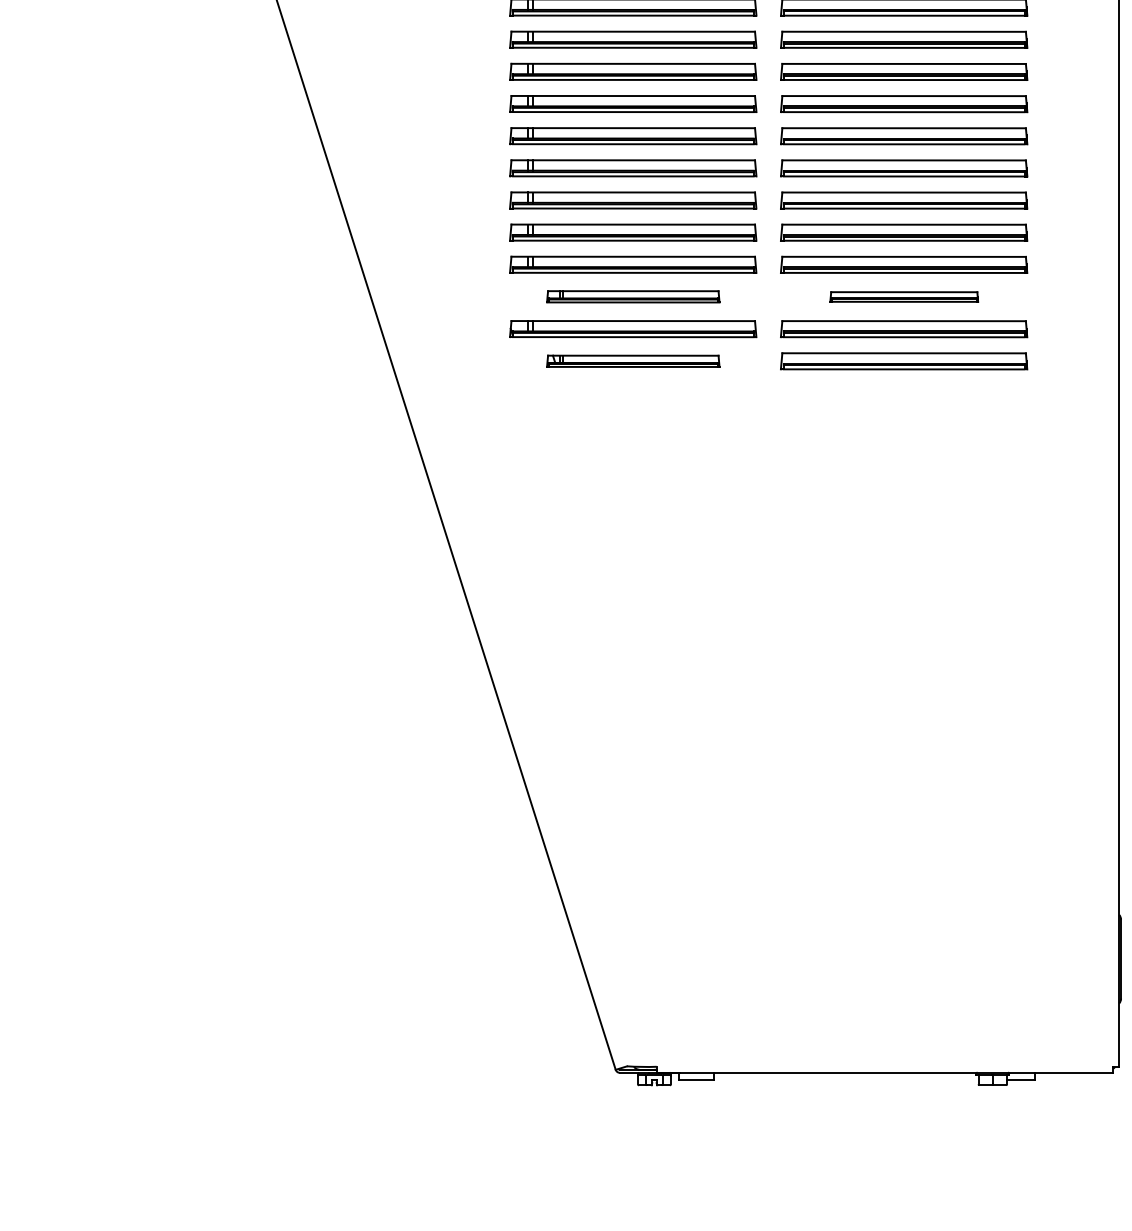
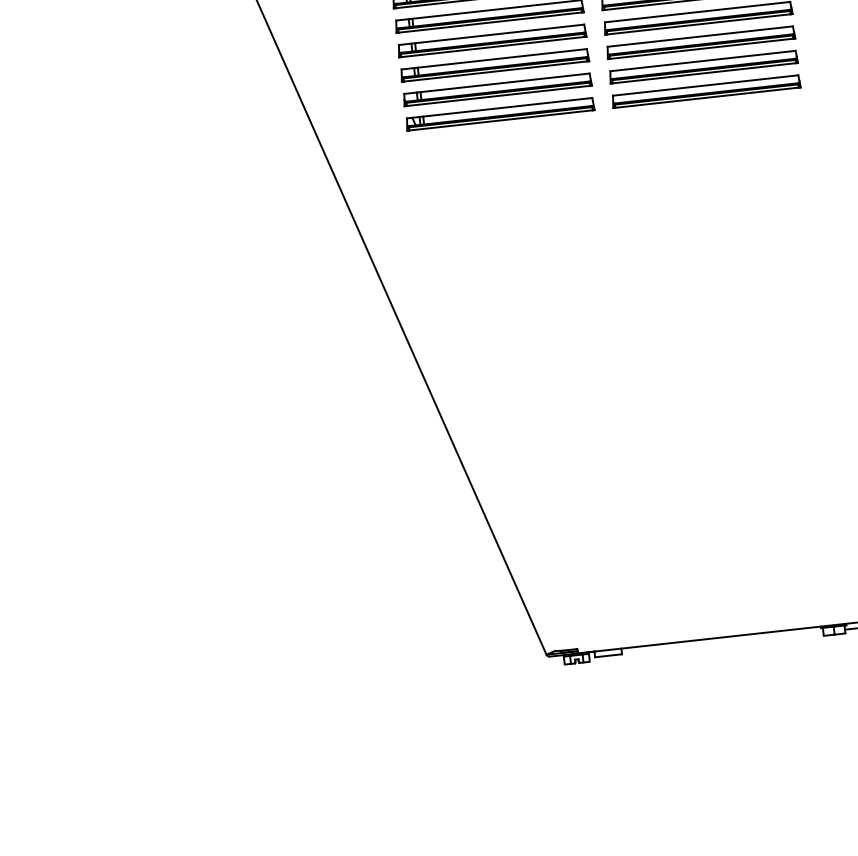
part: (633, 296) -> (495, 65), size x1.43
part: (904, 296) -> (701, 42), size x1.67
part: (633, 361) -> (500, 114), size x1.43

